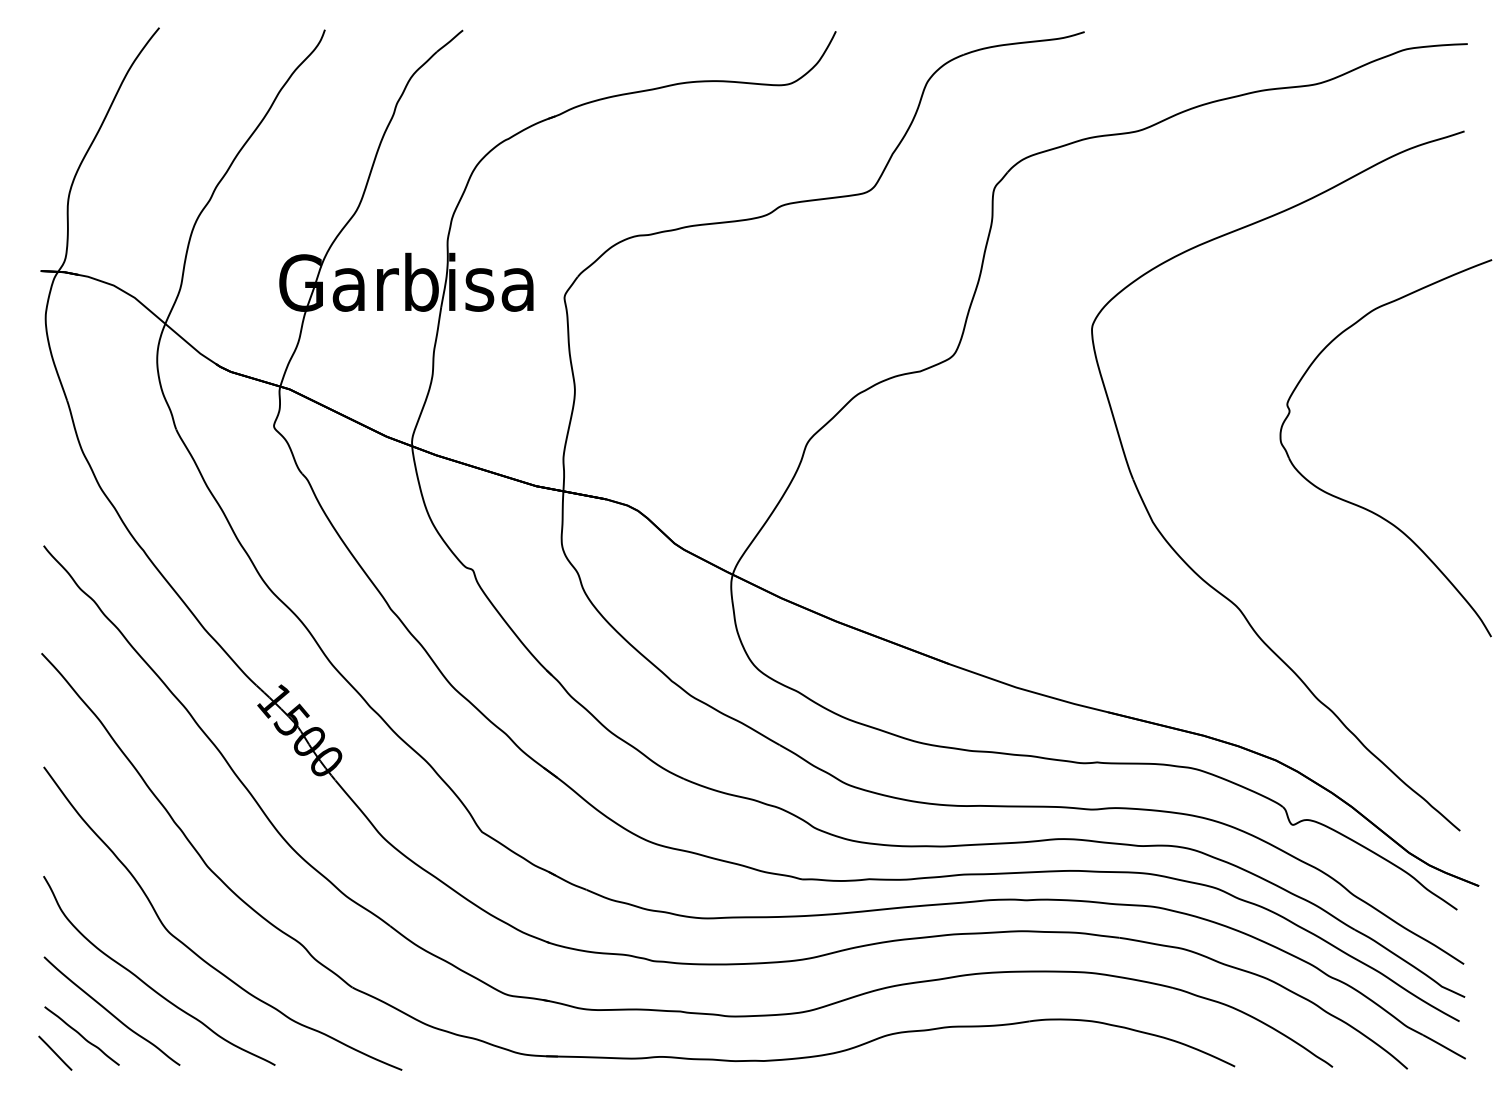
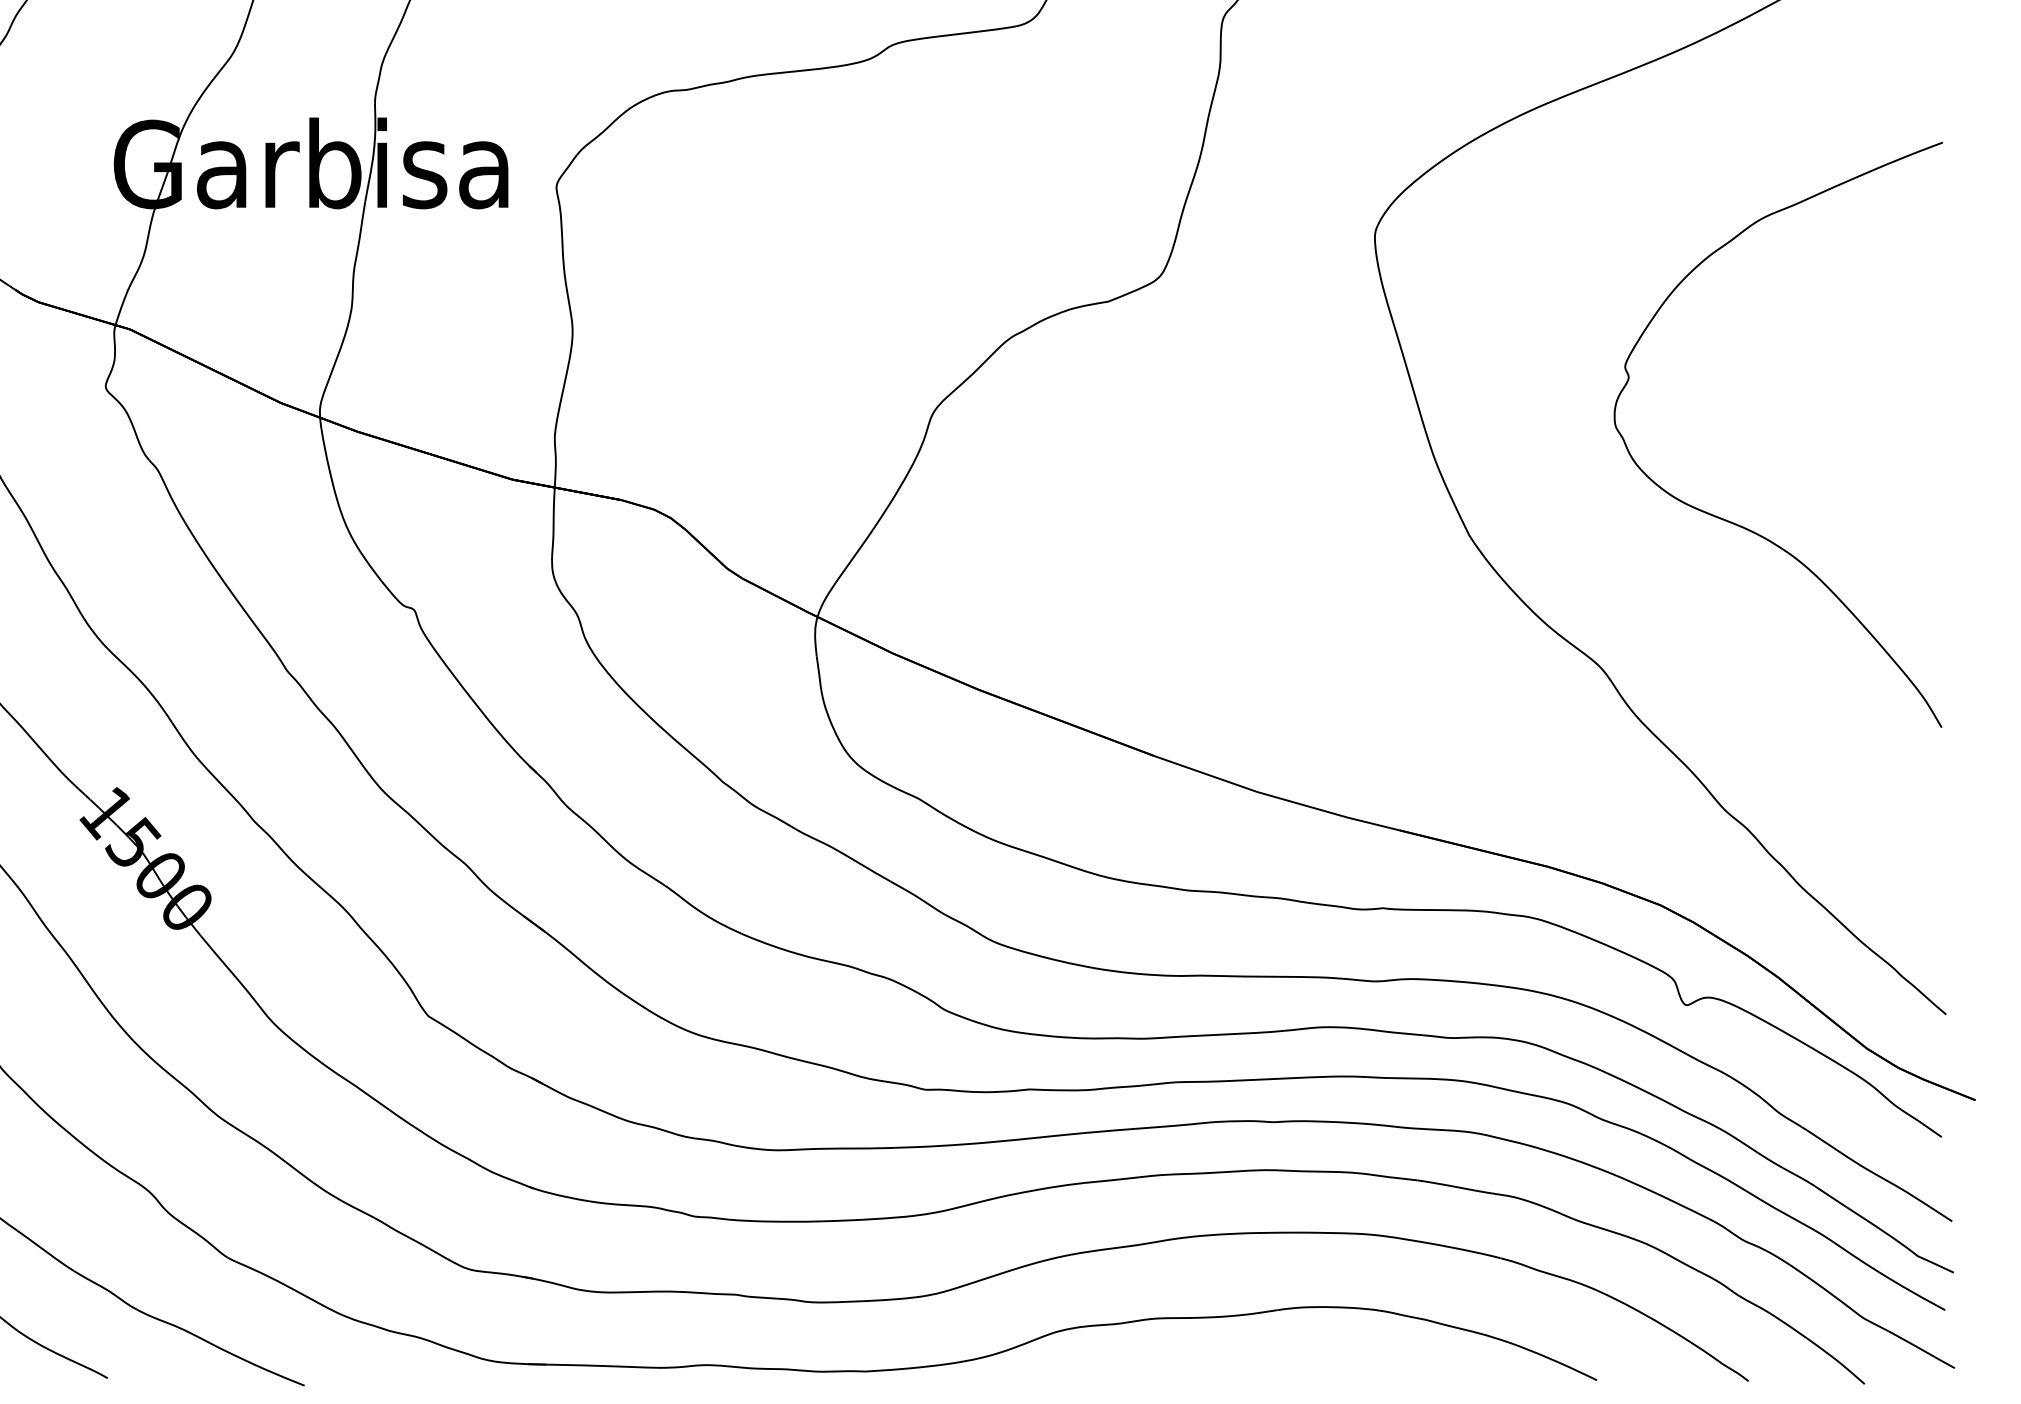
part: (1360, 505) -> (1738, 523), moved

